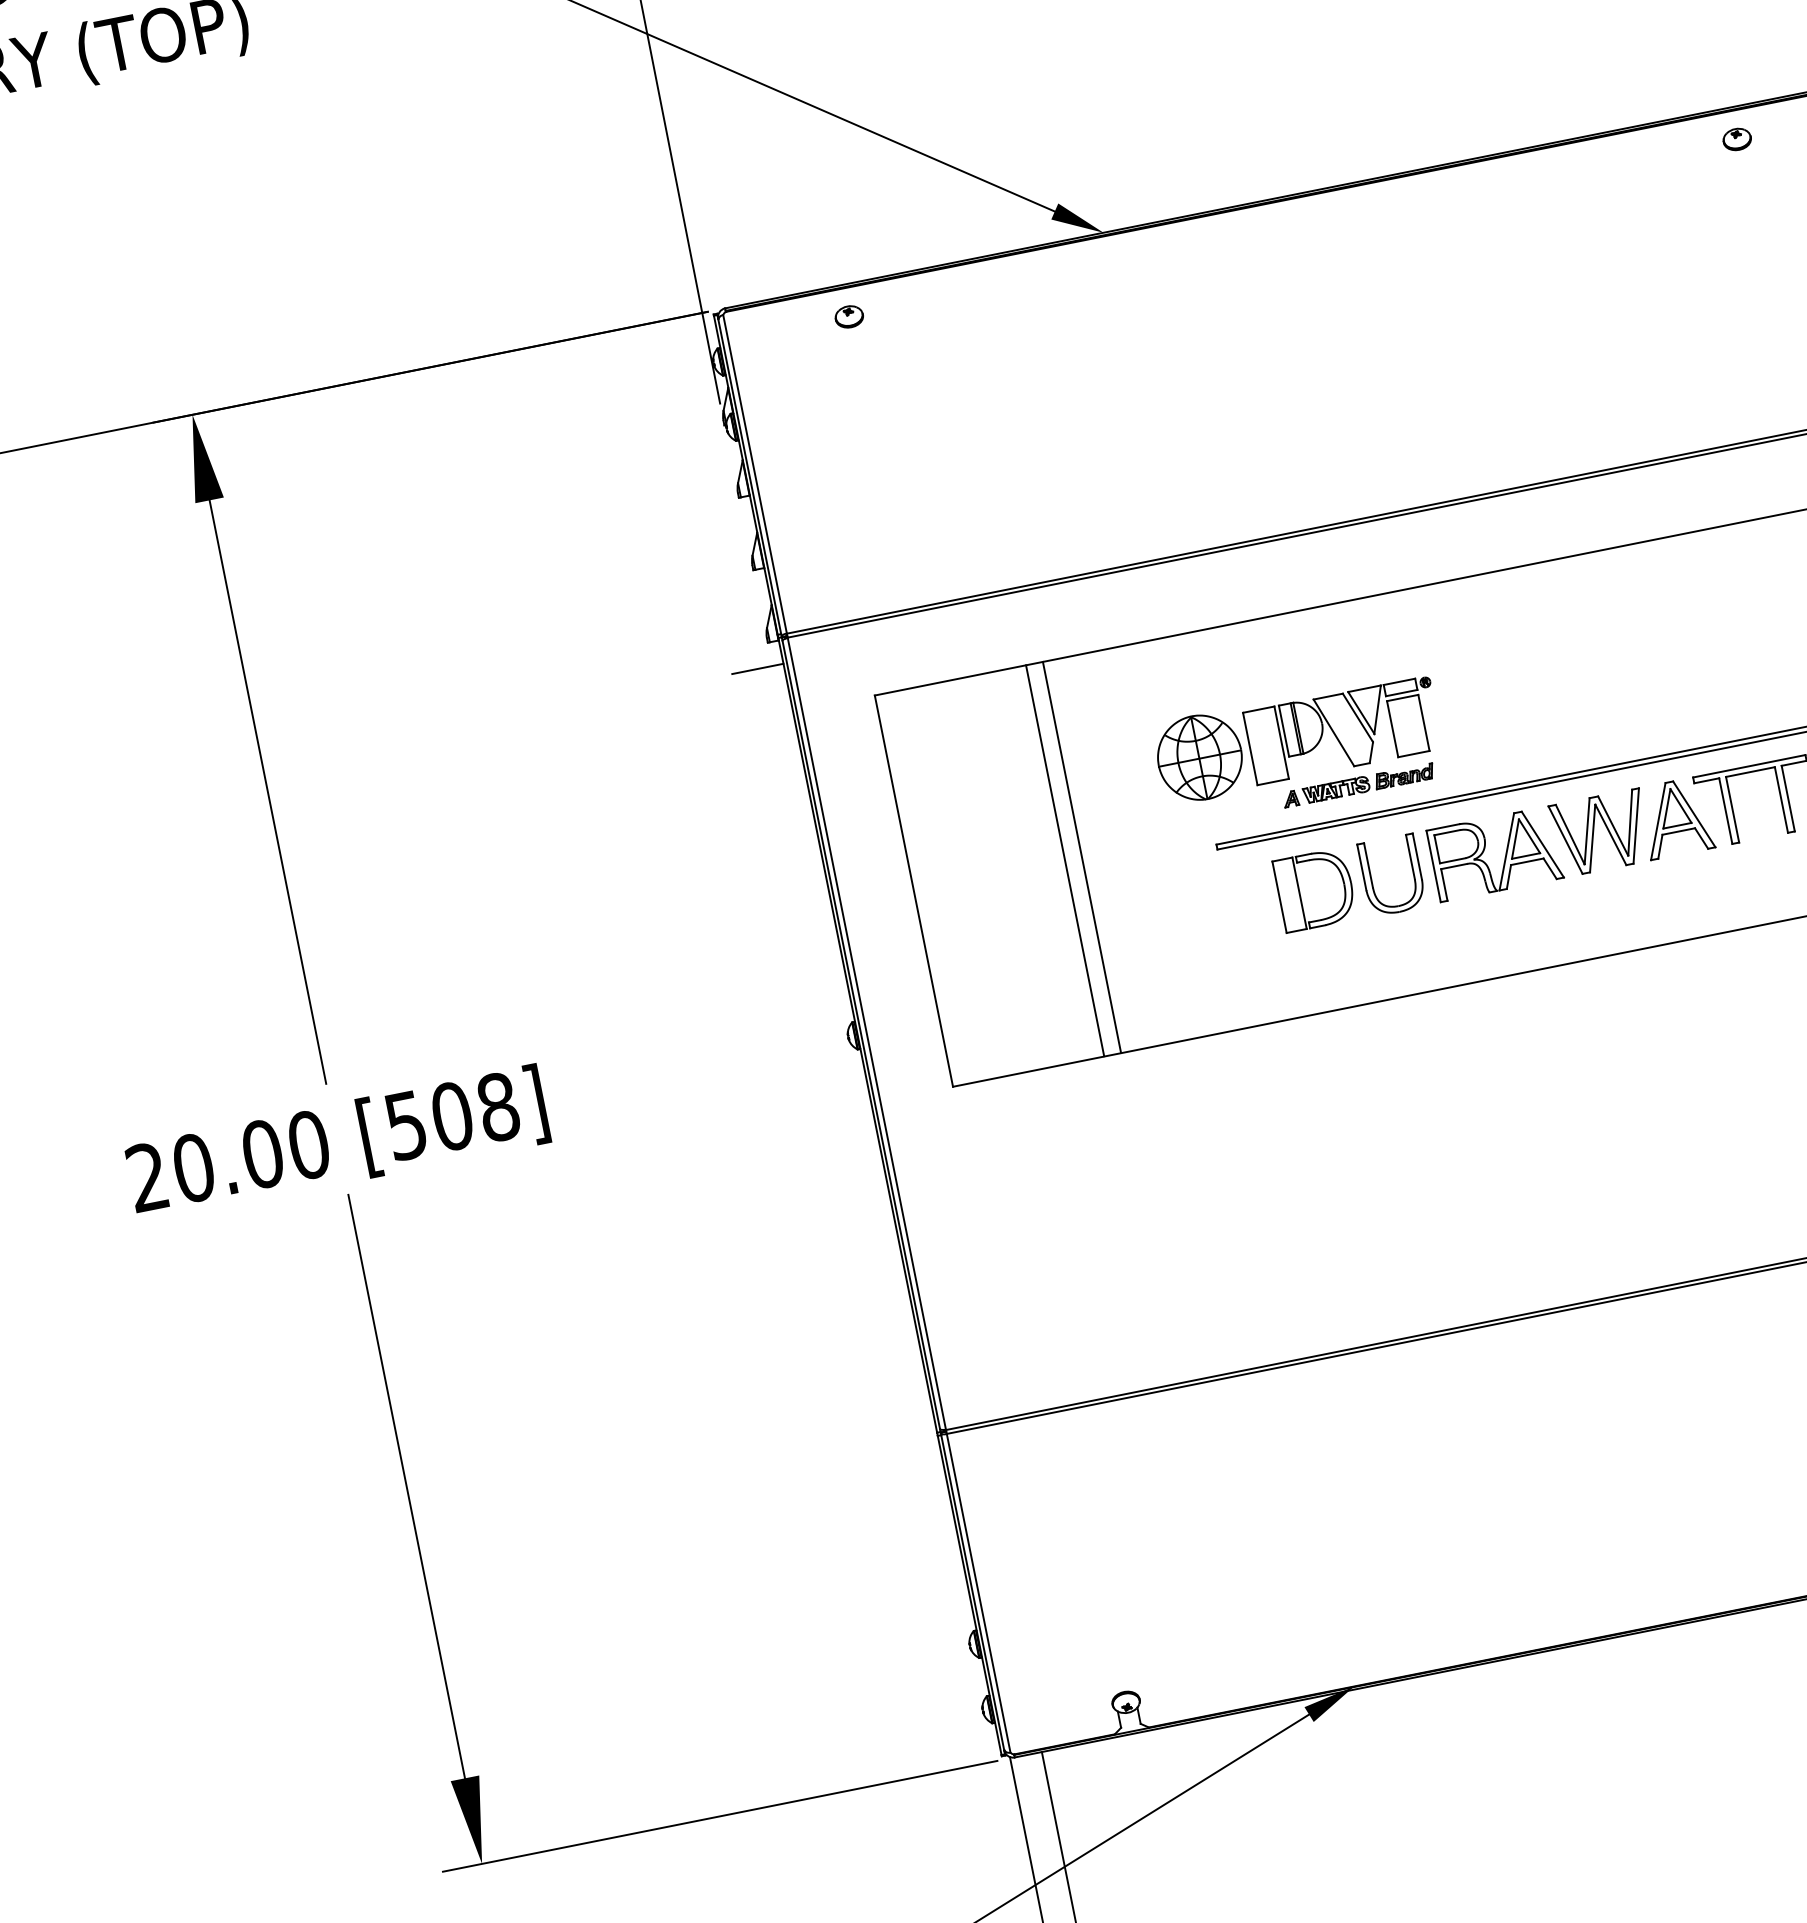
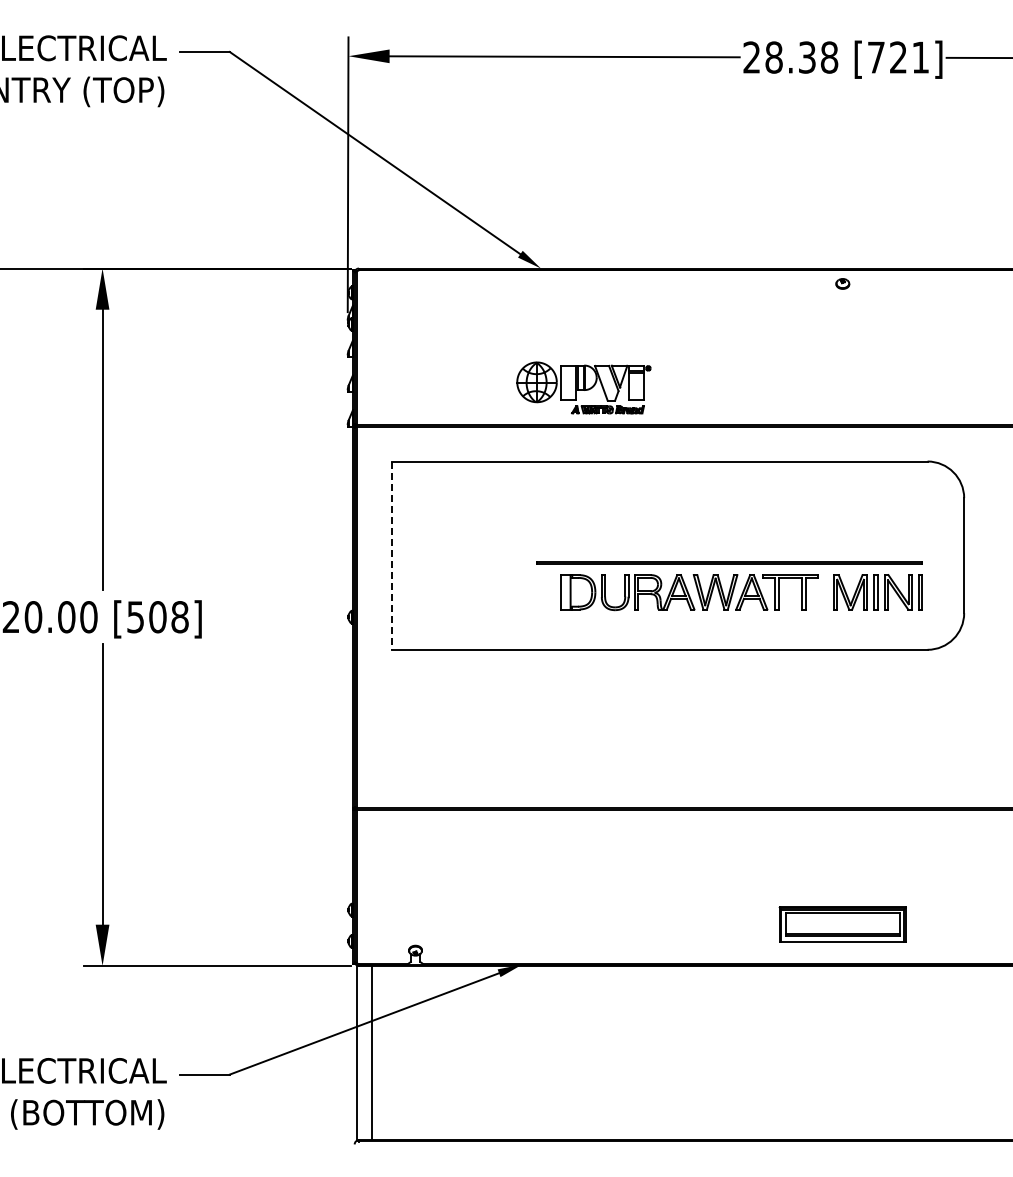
part: (849, 315) -> (415, 283), removed
line: (757, 669) -> (340, 438), removed
part: (1298, 749) -> (583, 387), moved
line: (1082, 857) -> (473, 555), removed
line: (1065, 860) -> (465, 555), removed
line: (914, 892) -> (392, 556), solid -> dashed

